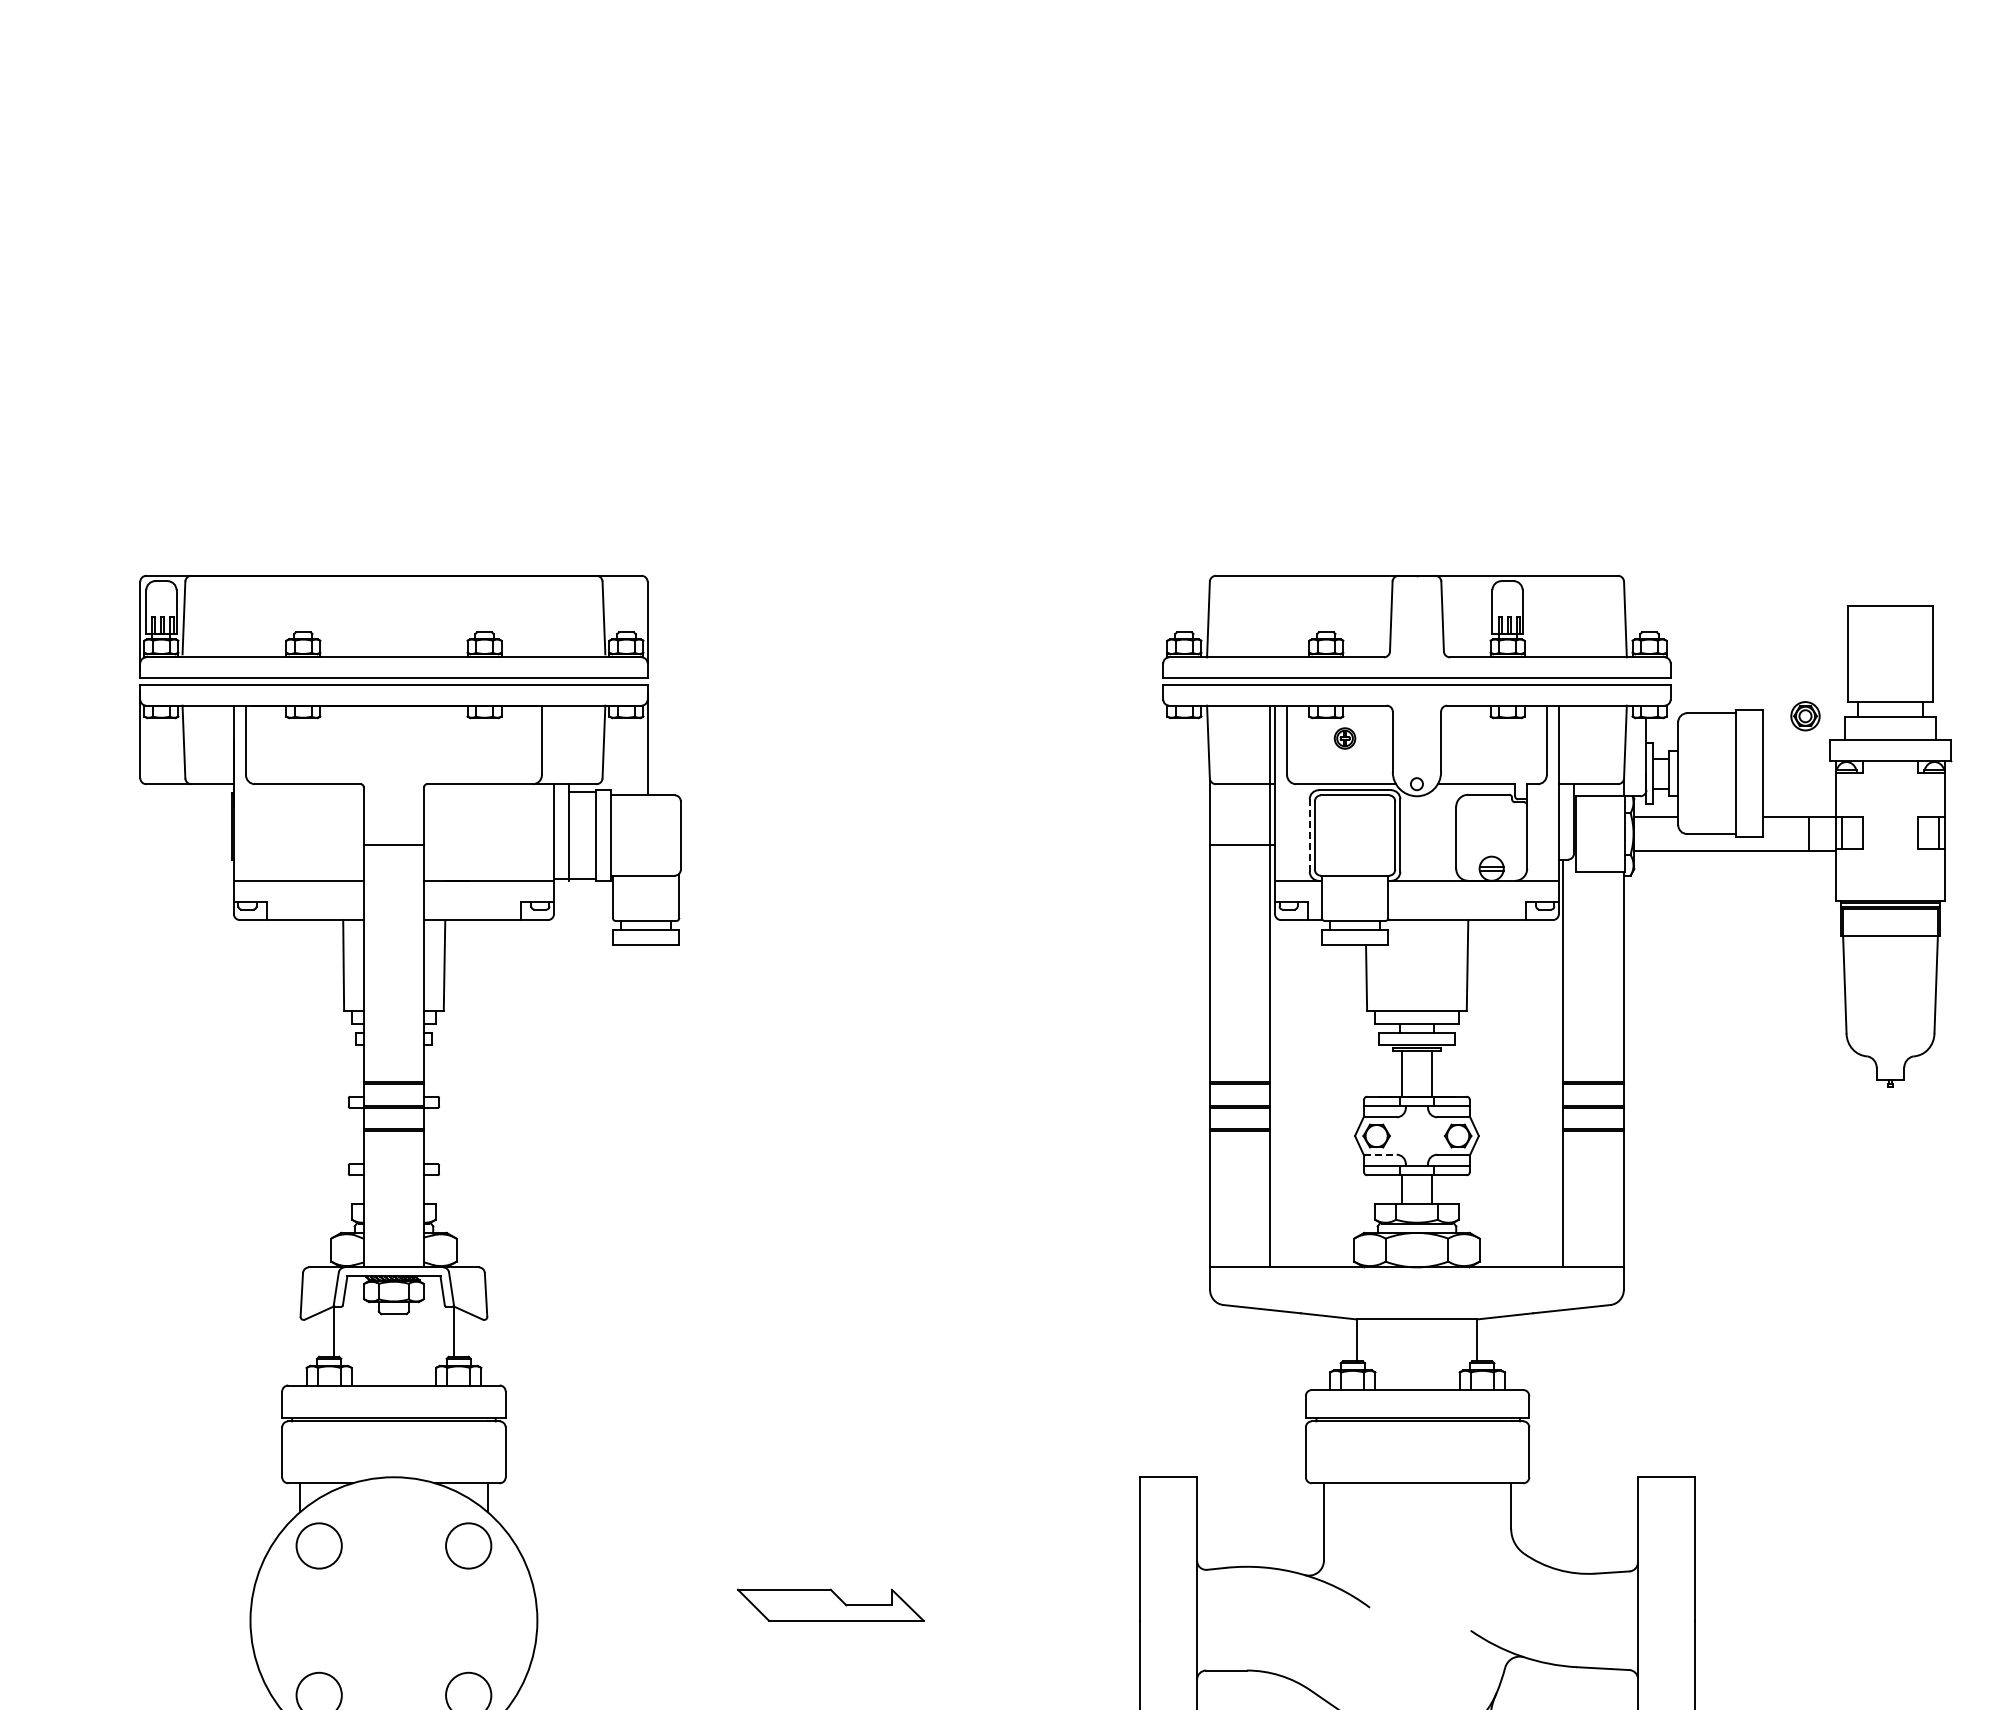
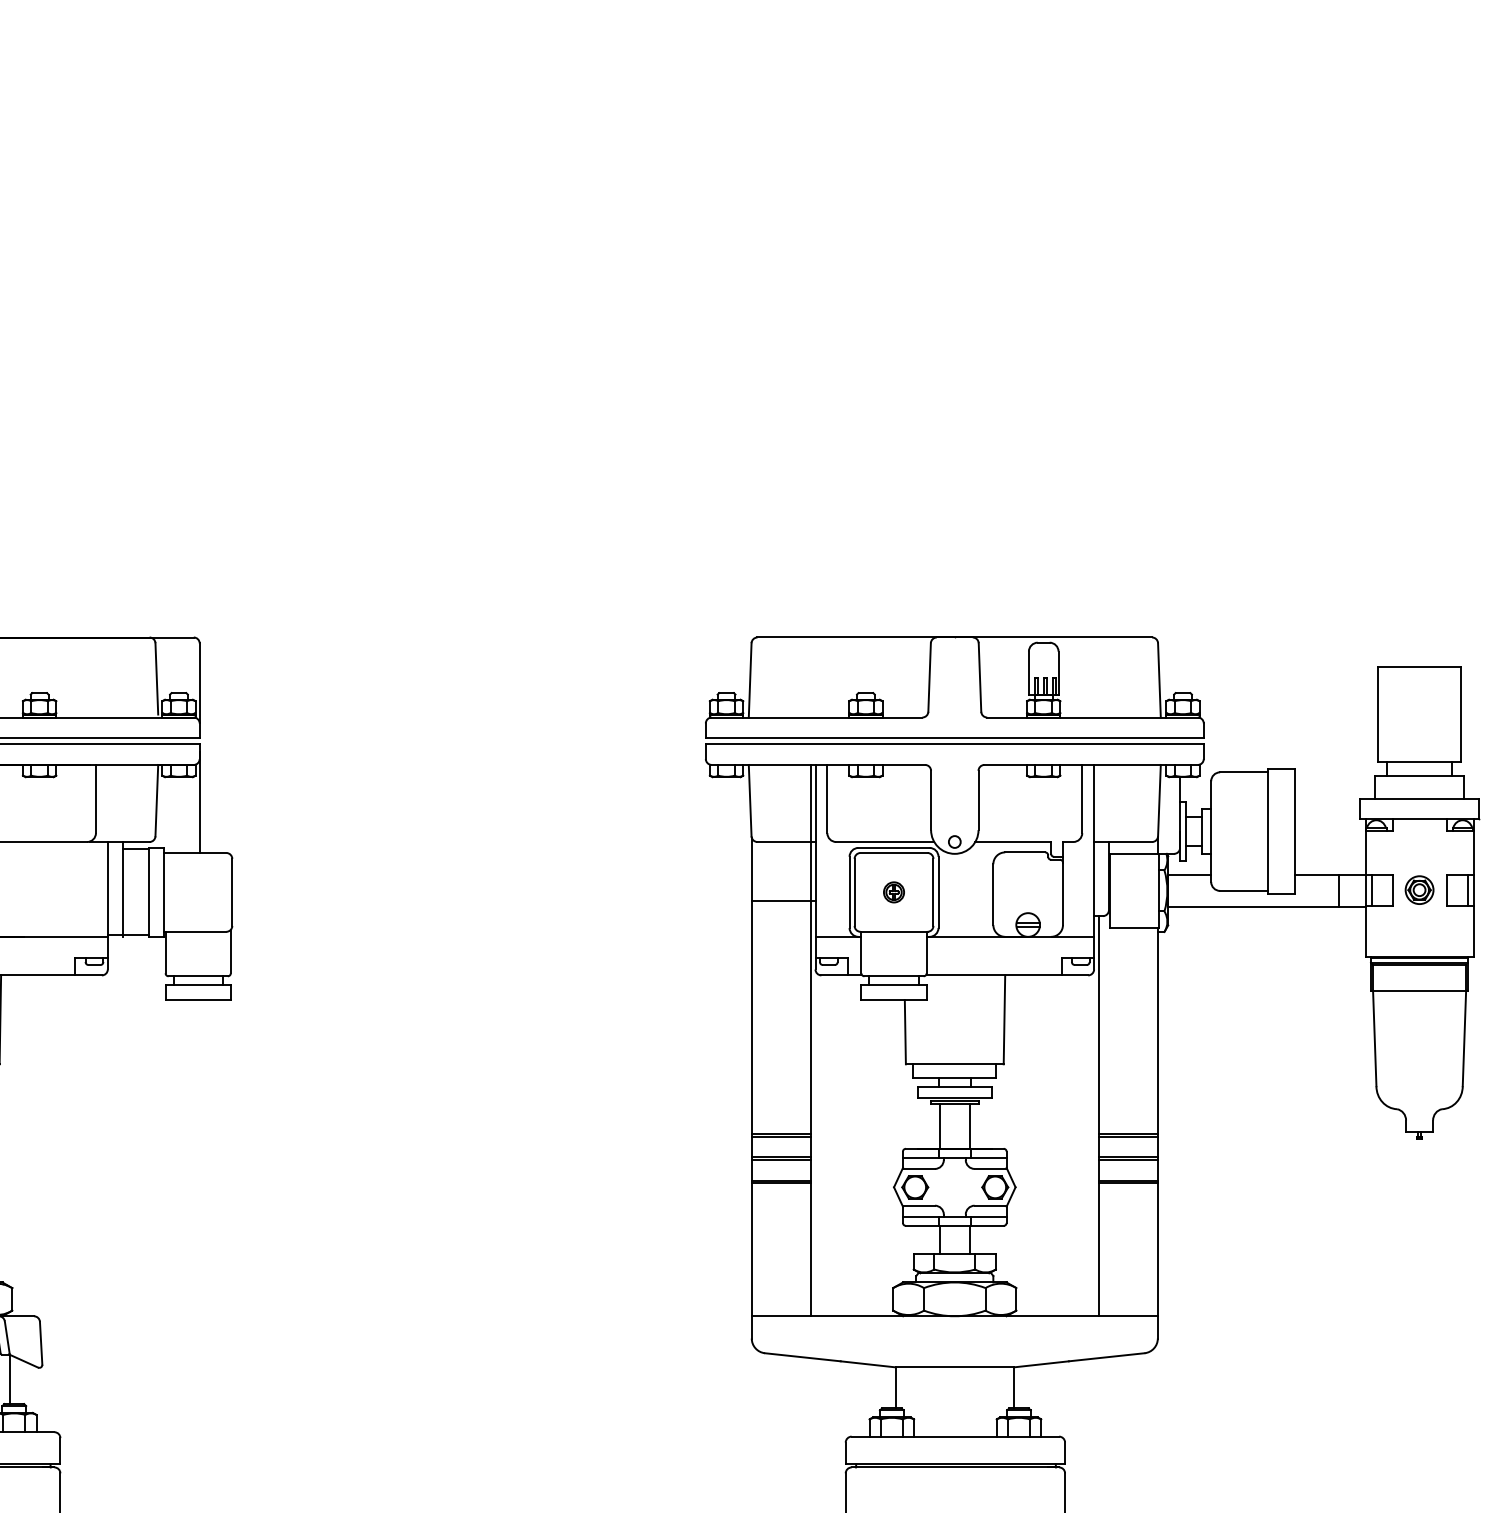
part: (1805, 716) -> (1419, 890), moved
part: (1344, 738) -> (893, 892), moved
line: (1309, 835) -> (849, 892), dashed -> solid
line: (1380, 1154) -> (919, 1205), dashed -> solid

